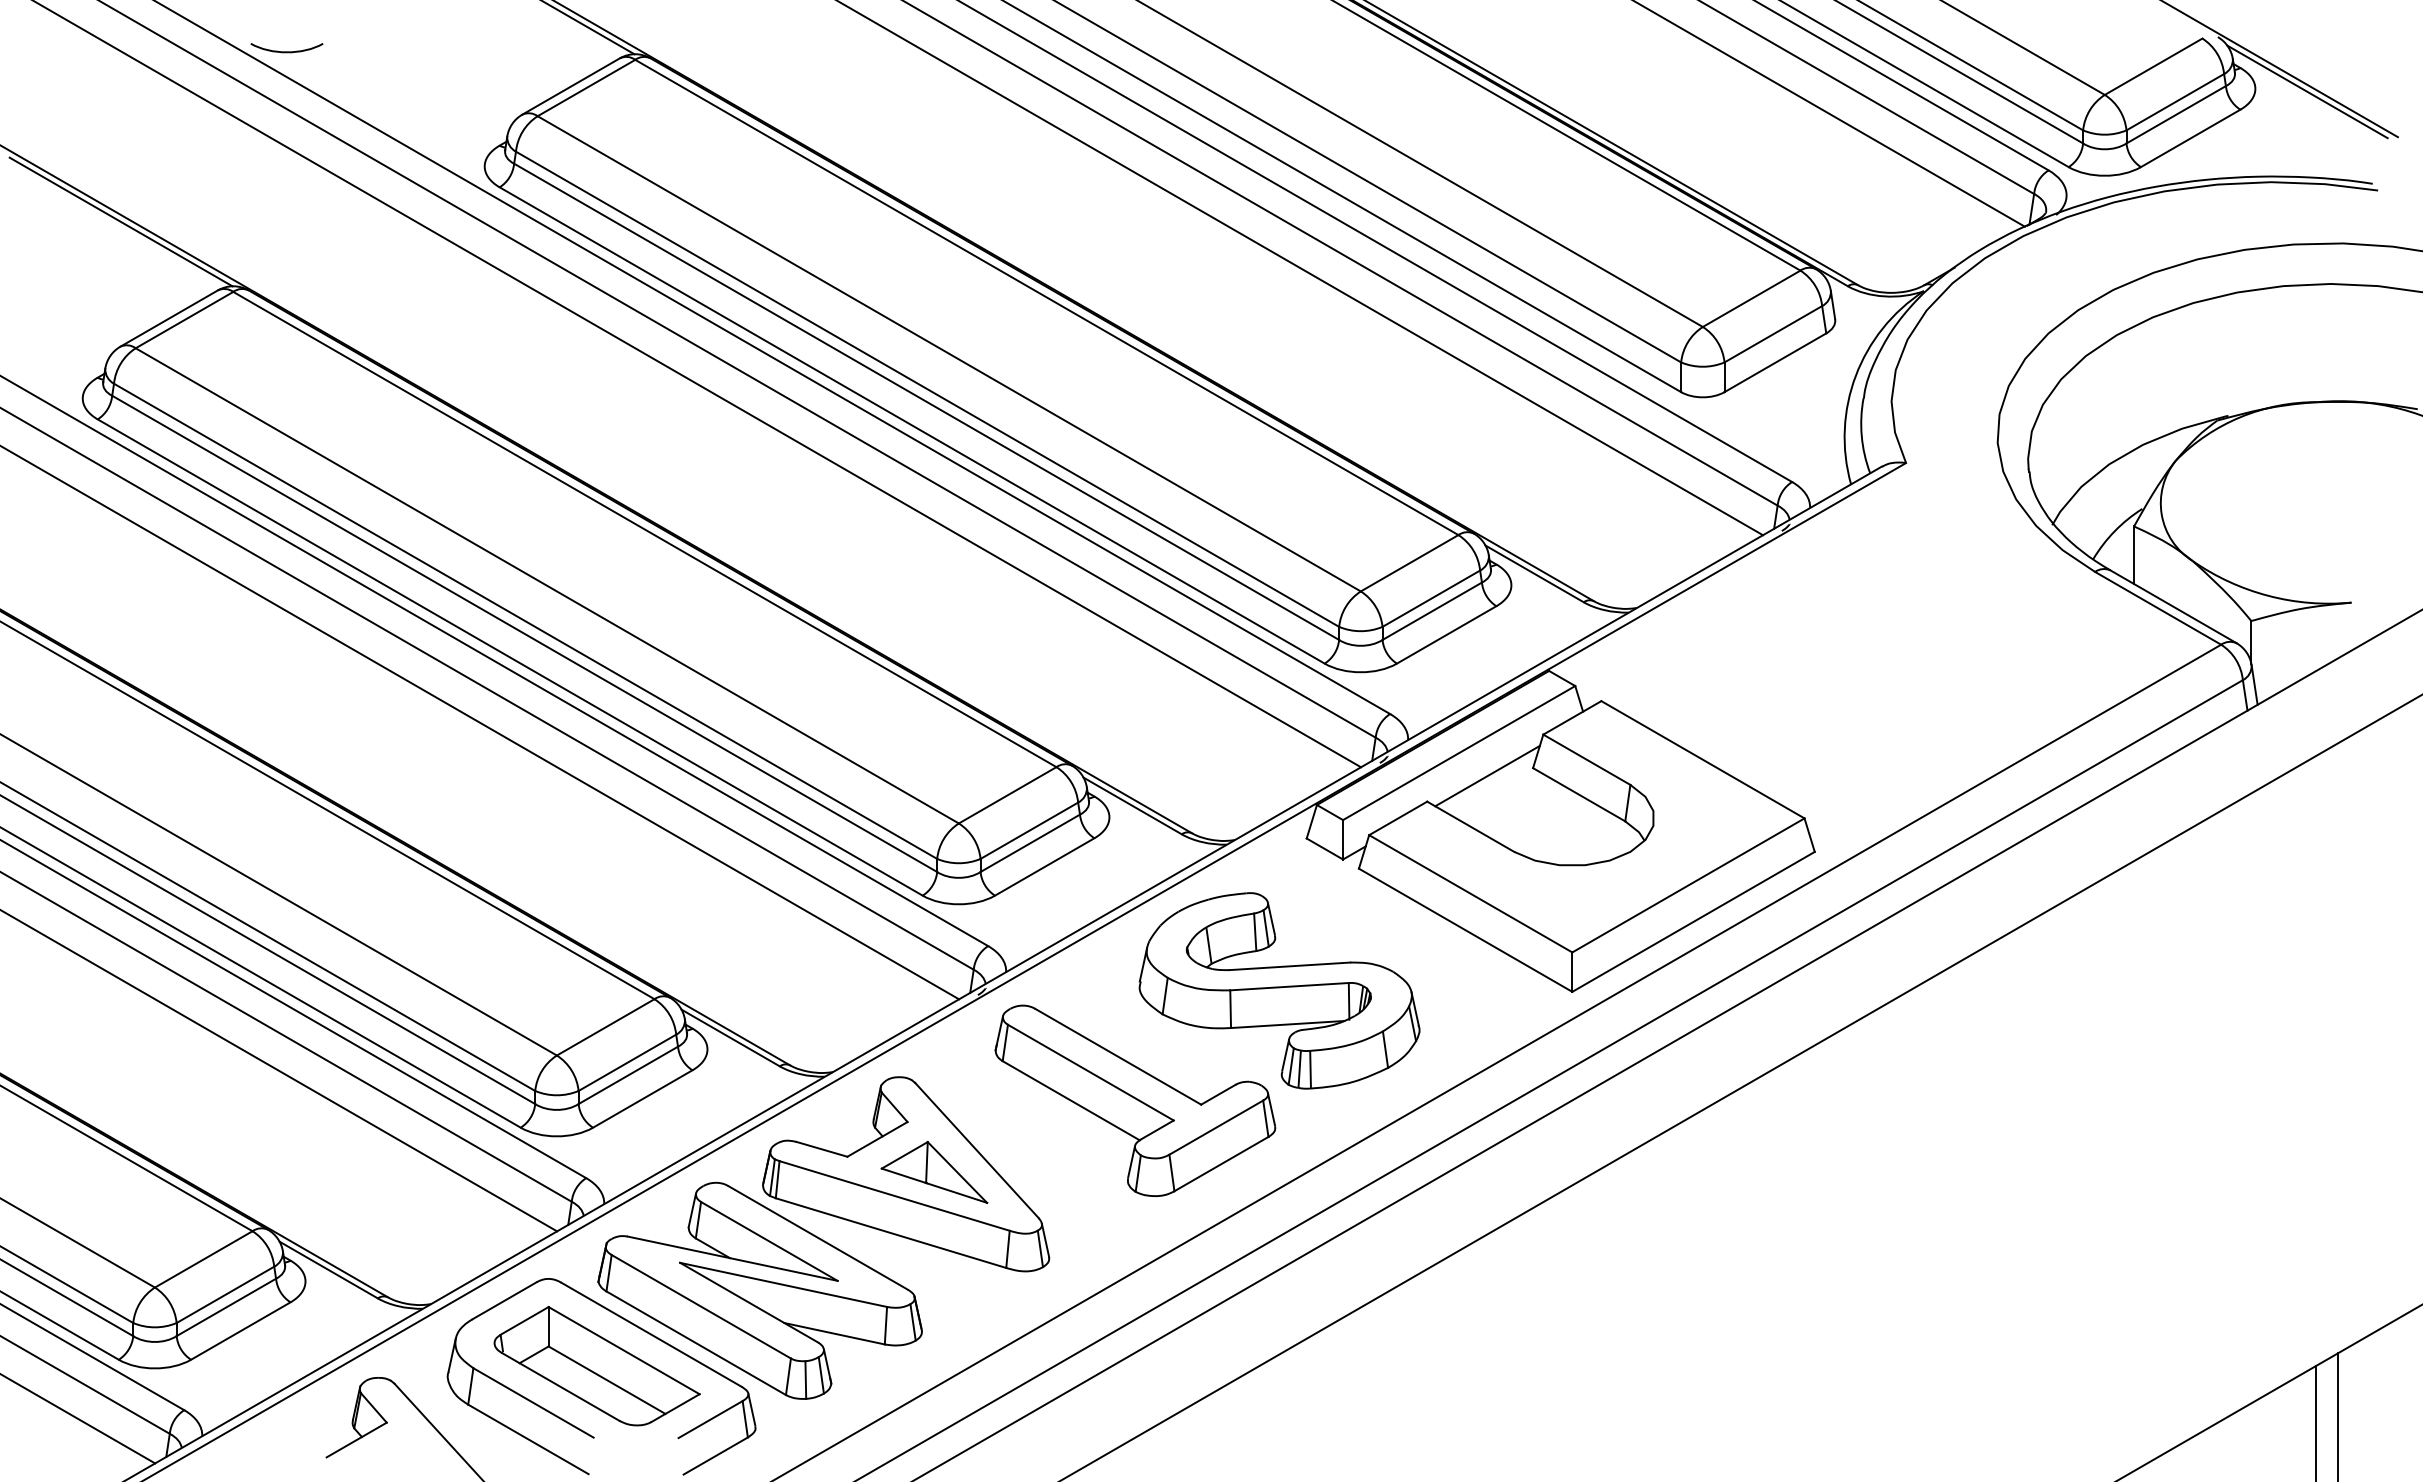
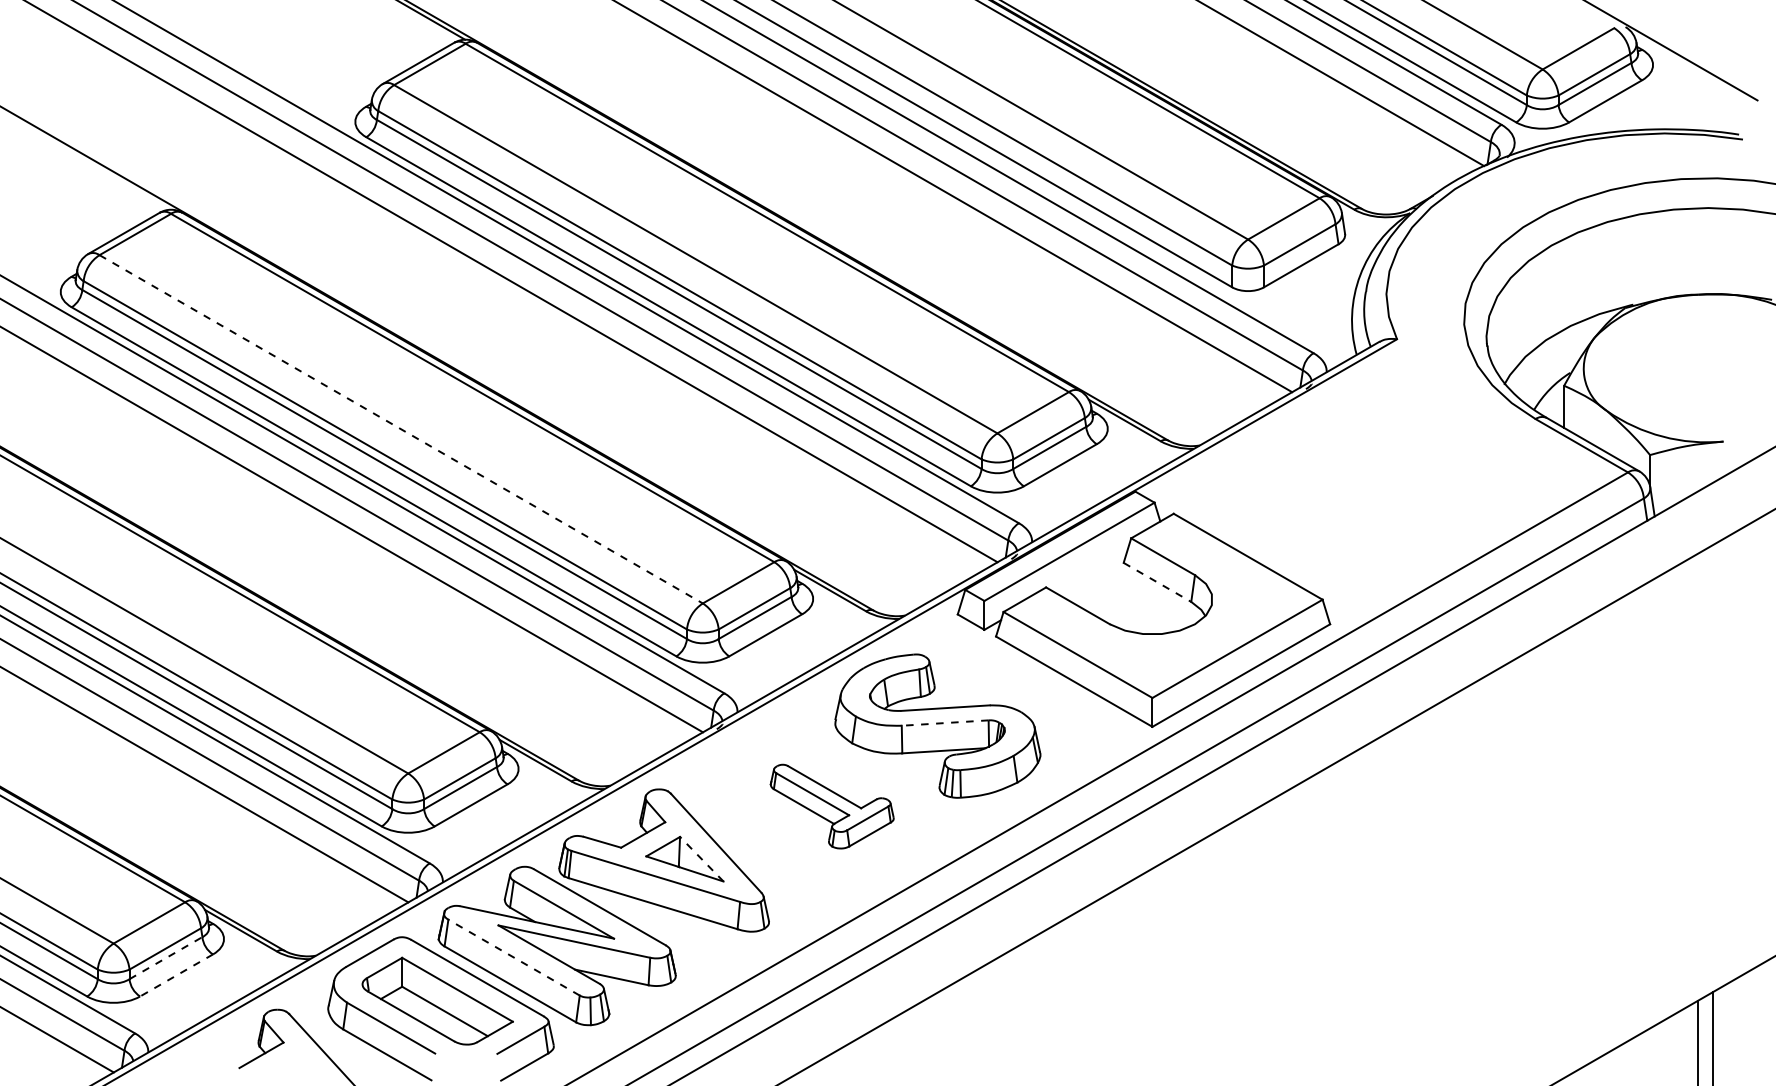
curve: (286, 51) -> (210, 37), removed
line: (2307, 91) -> (1691, 66), removed
line: (120, 221) -> (88, 162), removed
line: (547, 586) -> (401, 429), solid -> dashed
line: (1487, 775) -> (1090, 568), removed
line: (1579, 795) -> (1157, 582), solid -> dashed
line: (1289, 986) -> (945, 722), solid -> dashed
part: (1135, 1100) -> (832, 806), size x0.6
line: (957, 1172) -> (701, 859), solid -> dashed
line: (700, 1306) -> (513, 957), solid -> dashed
line: (226, 1307) -> (166, 958), solid -> dashed
line: (240, 1331) -> (176, 975), solid -> dashed

